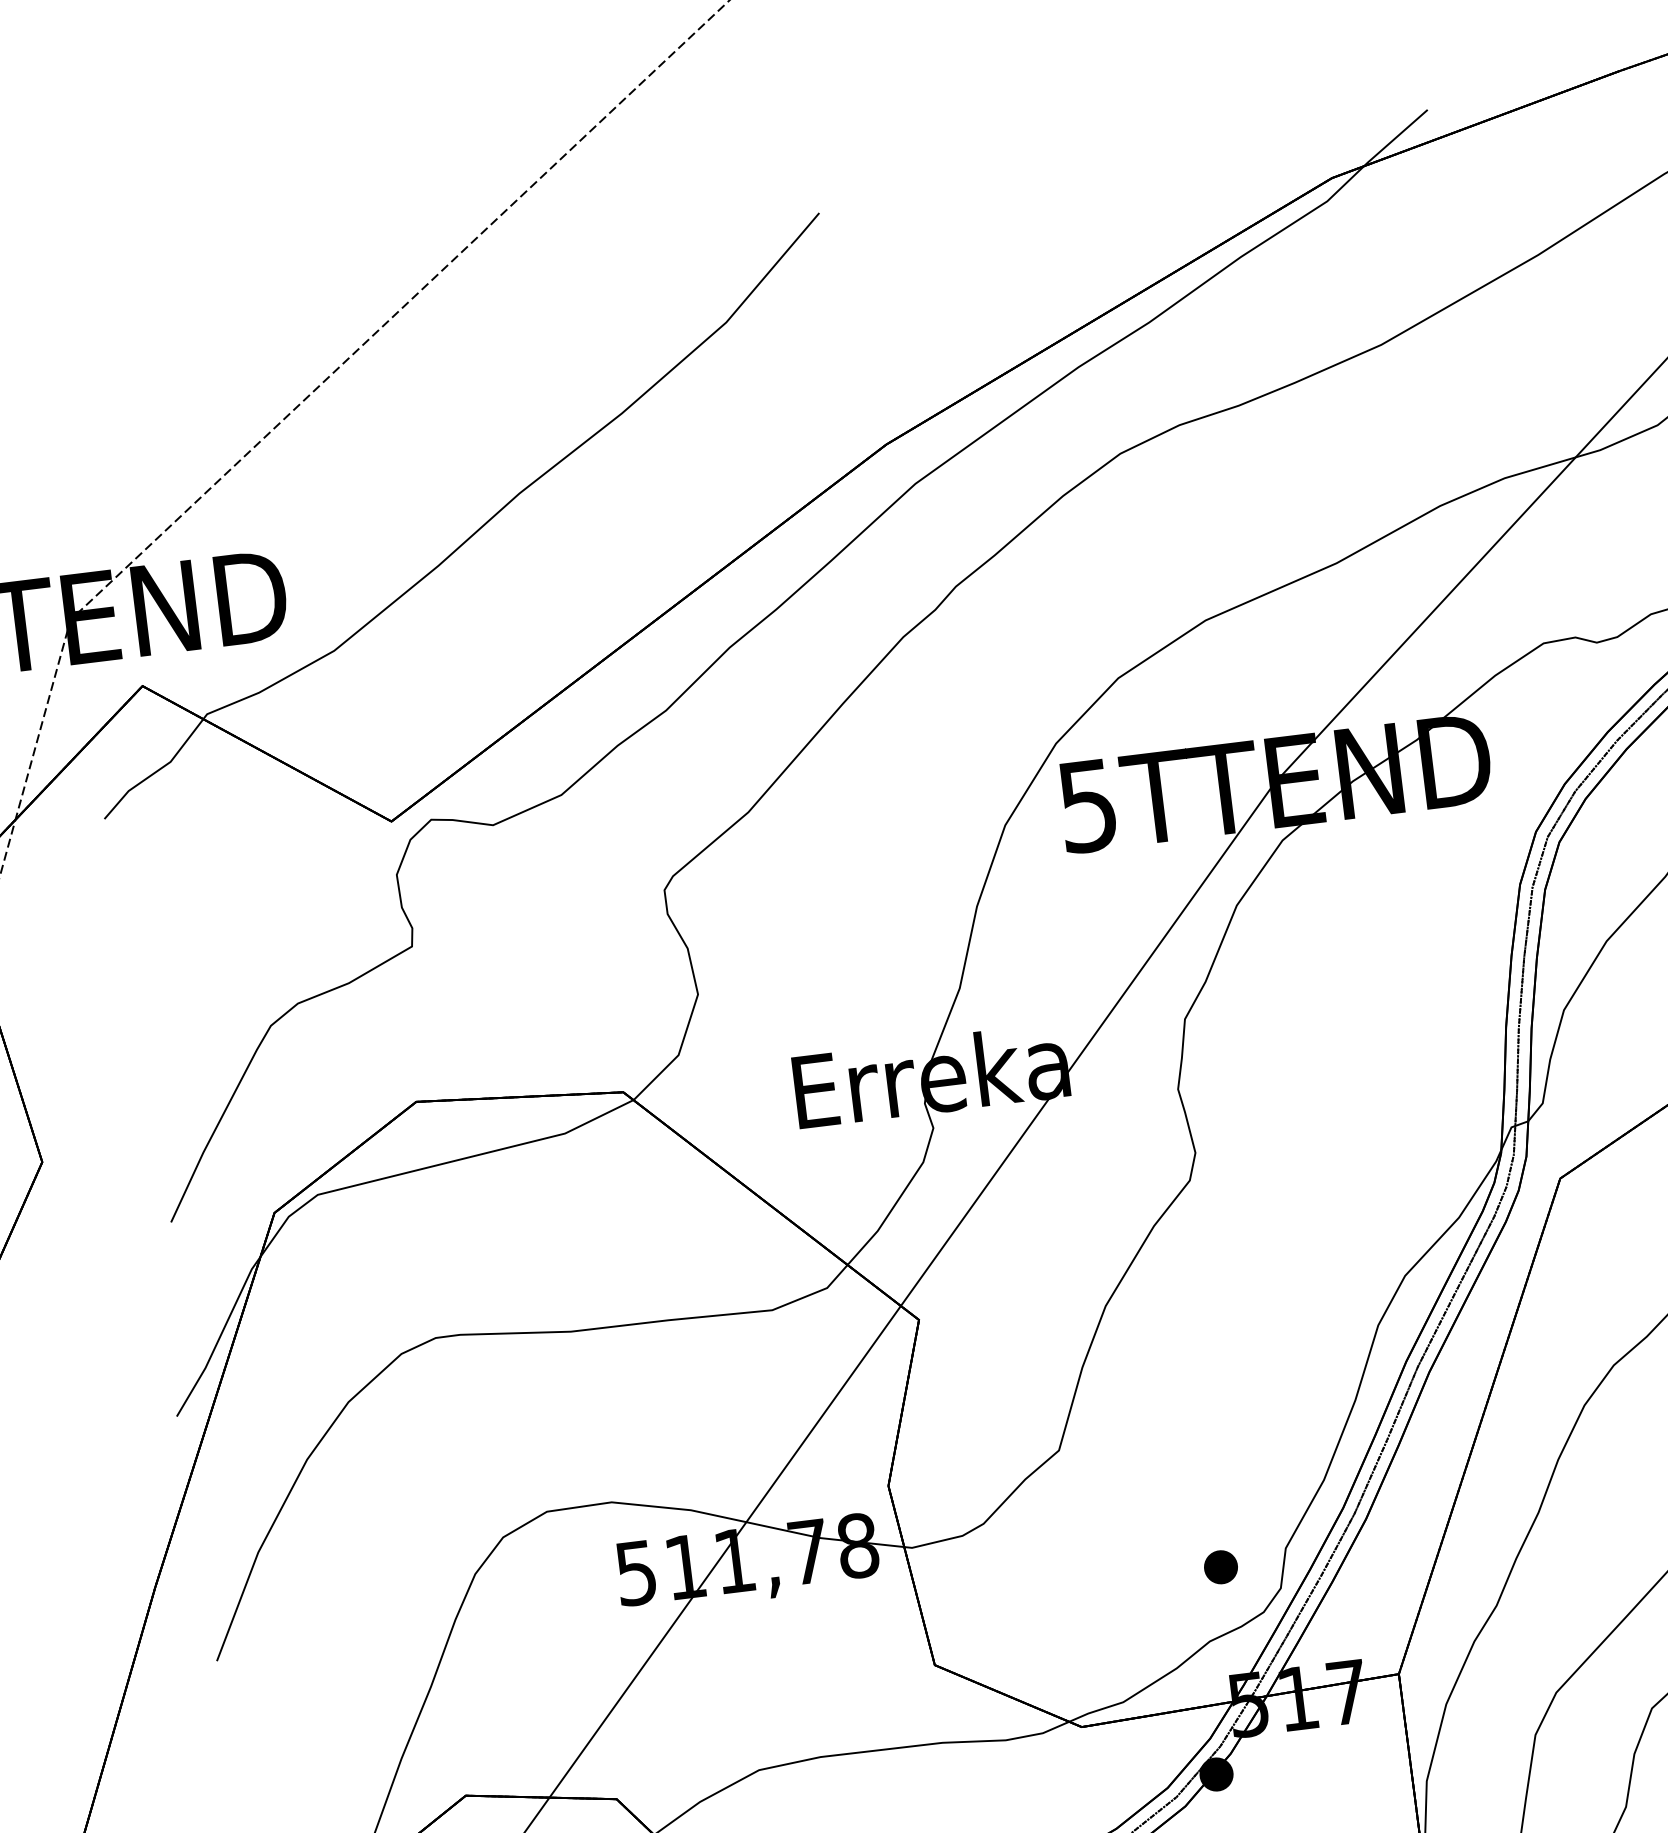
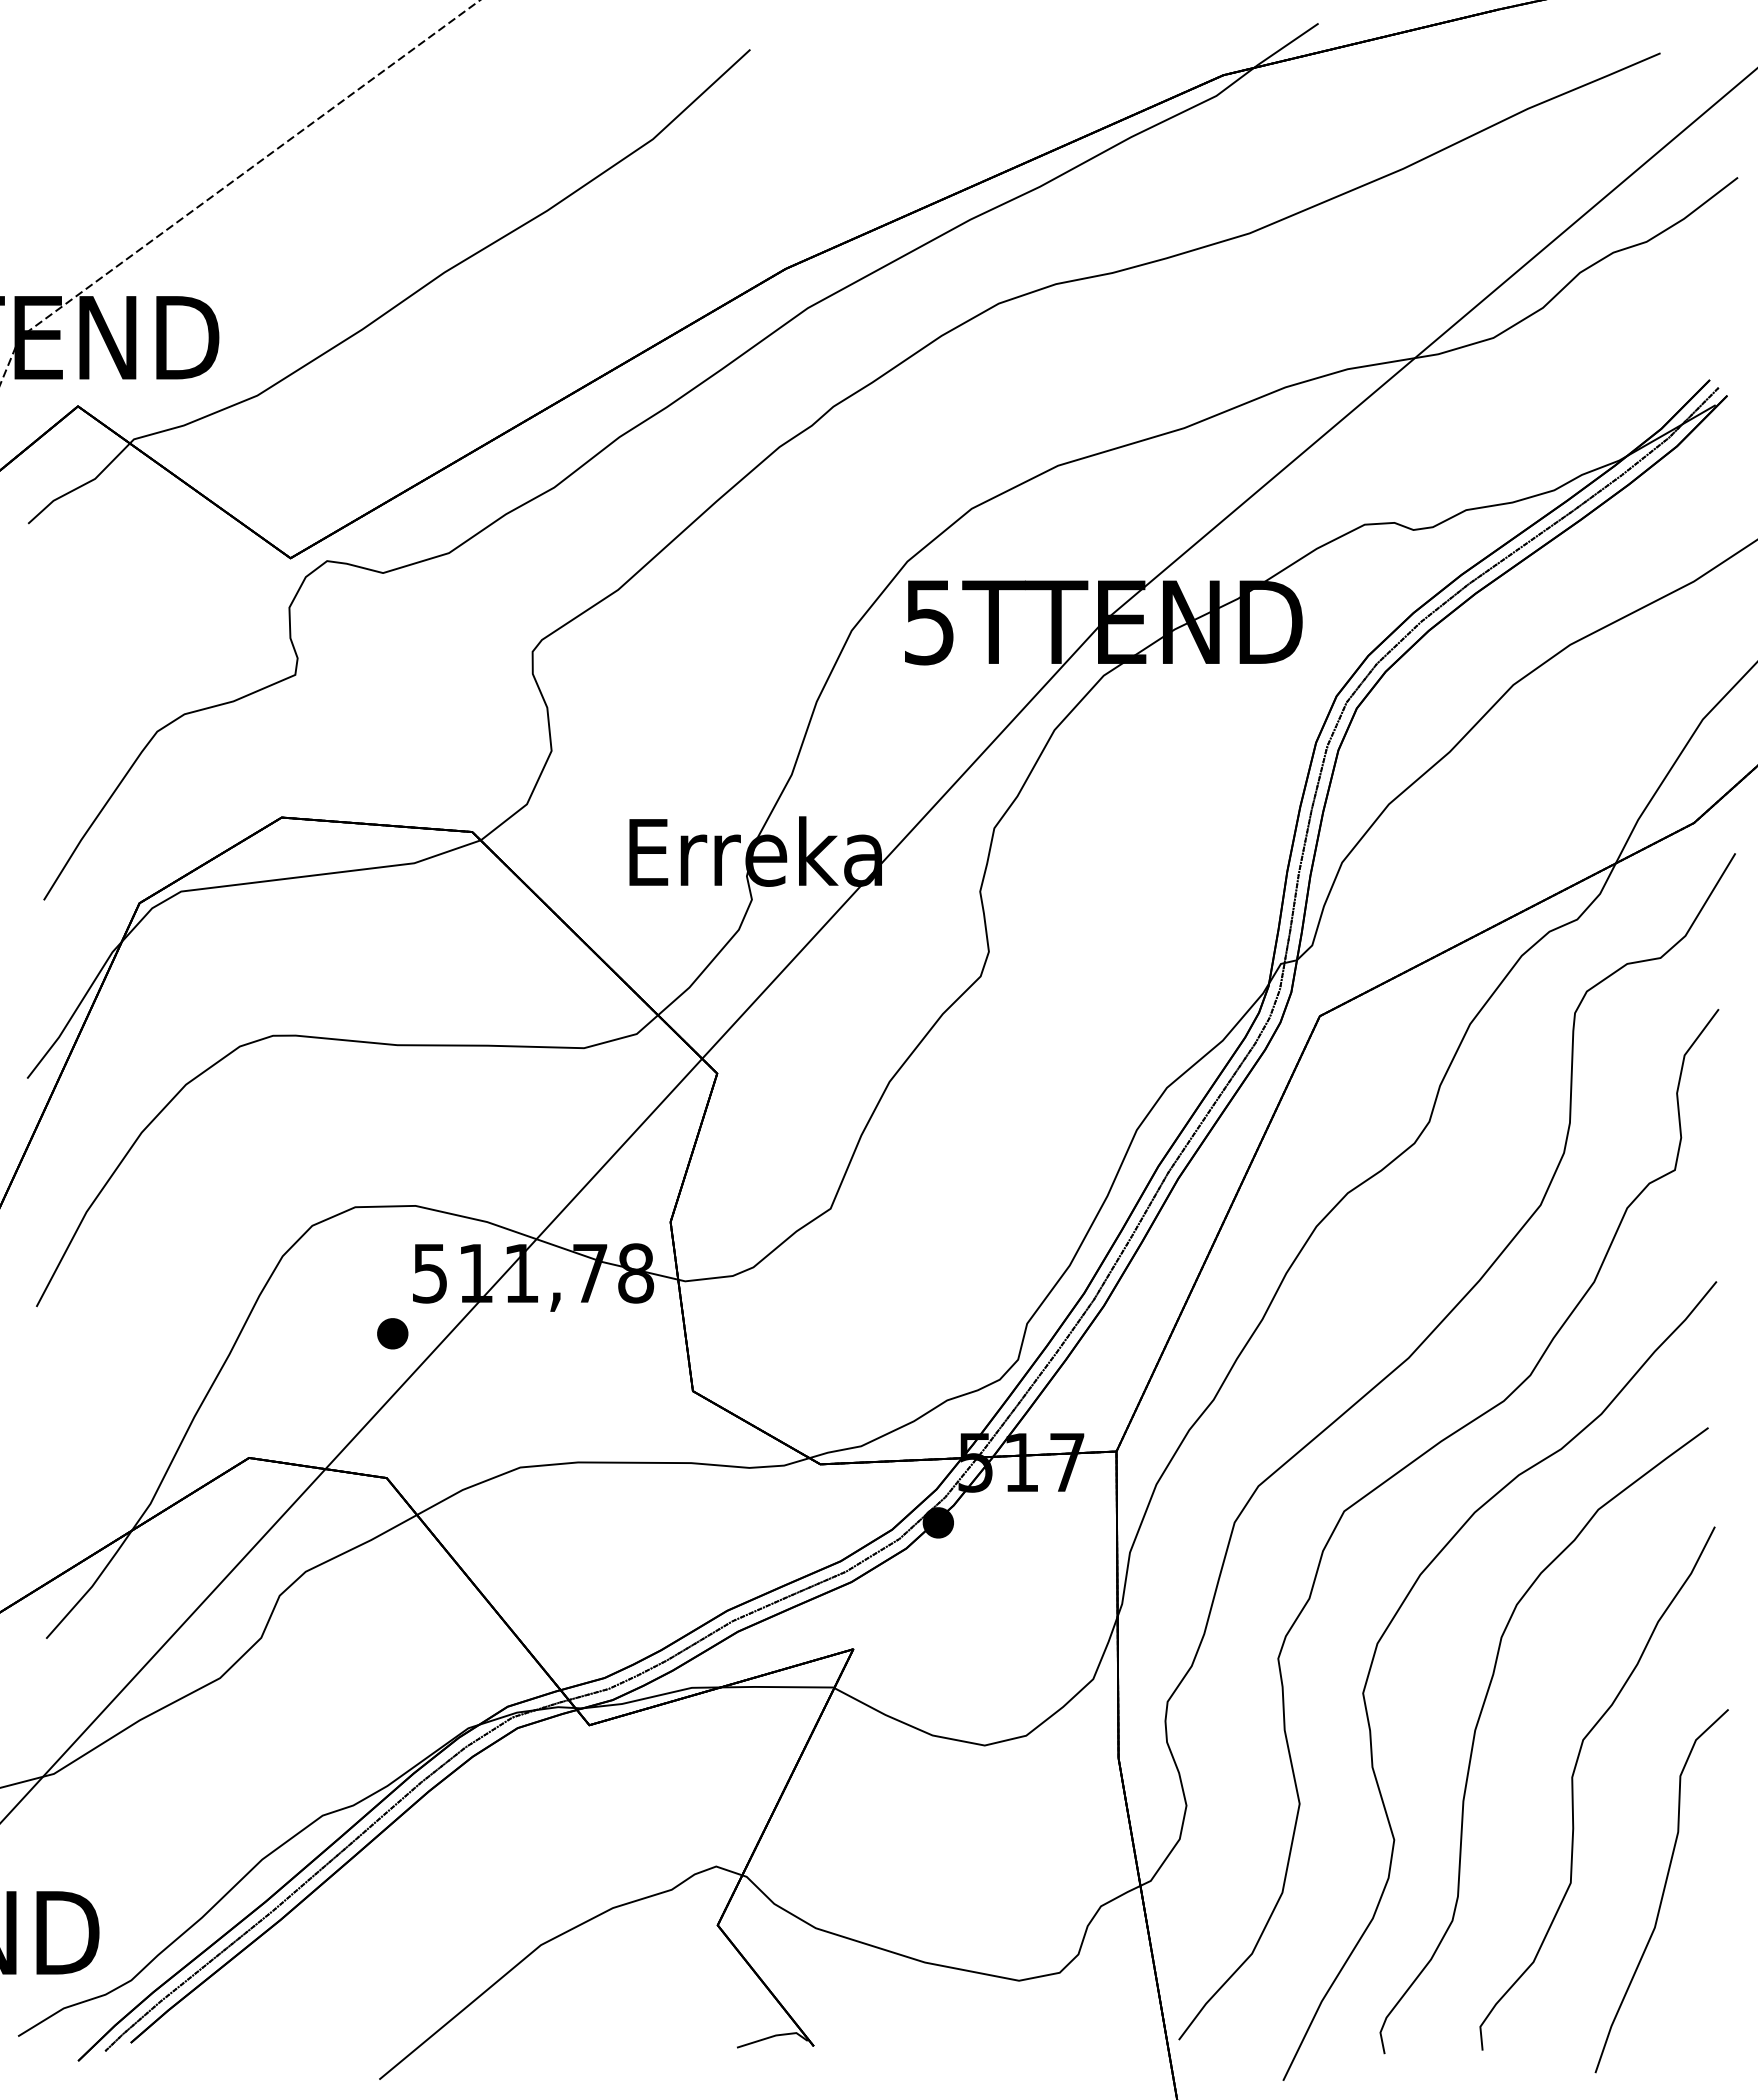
part: (1220, 1567) -> (392, 1333), moved

